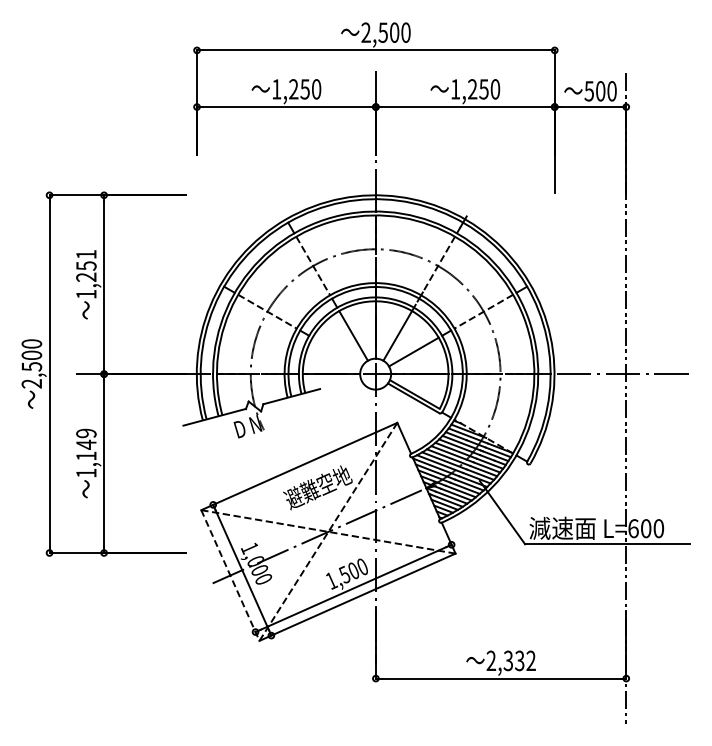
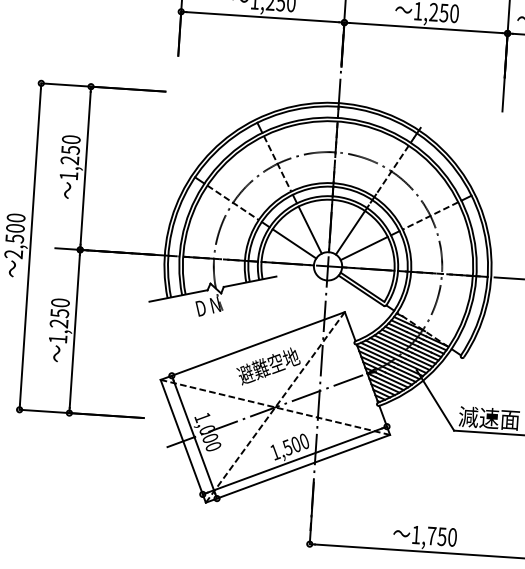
text: (86, 254) -> (71, 139), 1,251 -> 1,250
line: (337, 351) -> (294, 243), added
text: (86, 444) -> (59, 313), 1,149 -> 1,250
line: (230, 575) -> (183, 441), dashed -> solid
text: (510, 660) -> (433, 535), 2,332 -> 1,750

